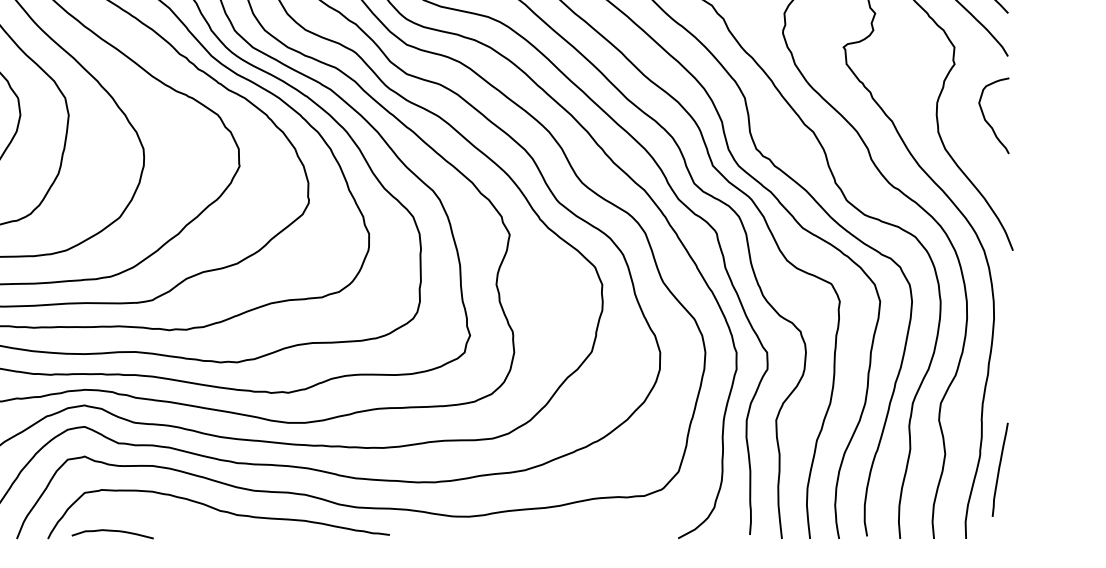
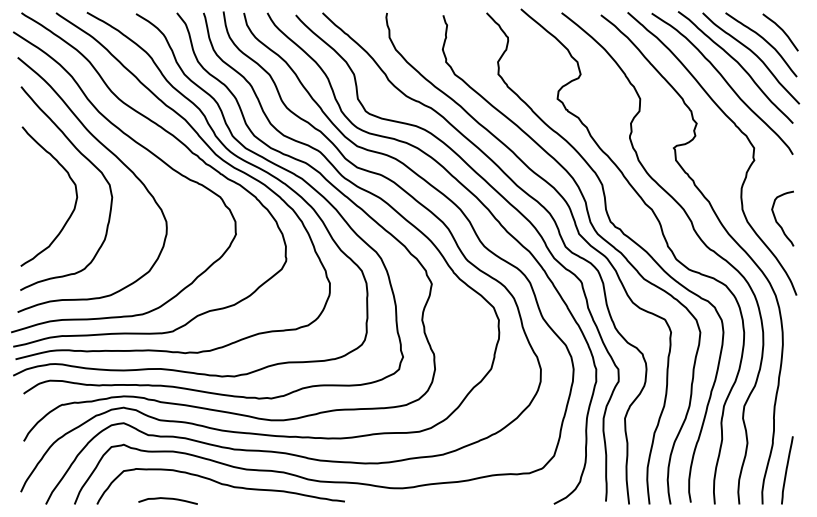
curve: (988, 120) -> (778, 222), moved
curve: (1000, 470) -> (787, 470), moved
curve: (111, 532) -> (167, 499), moved

